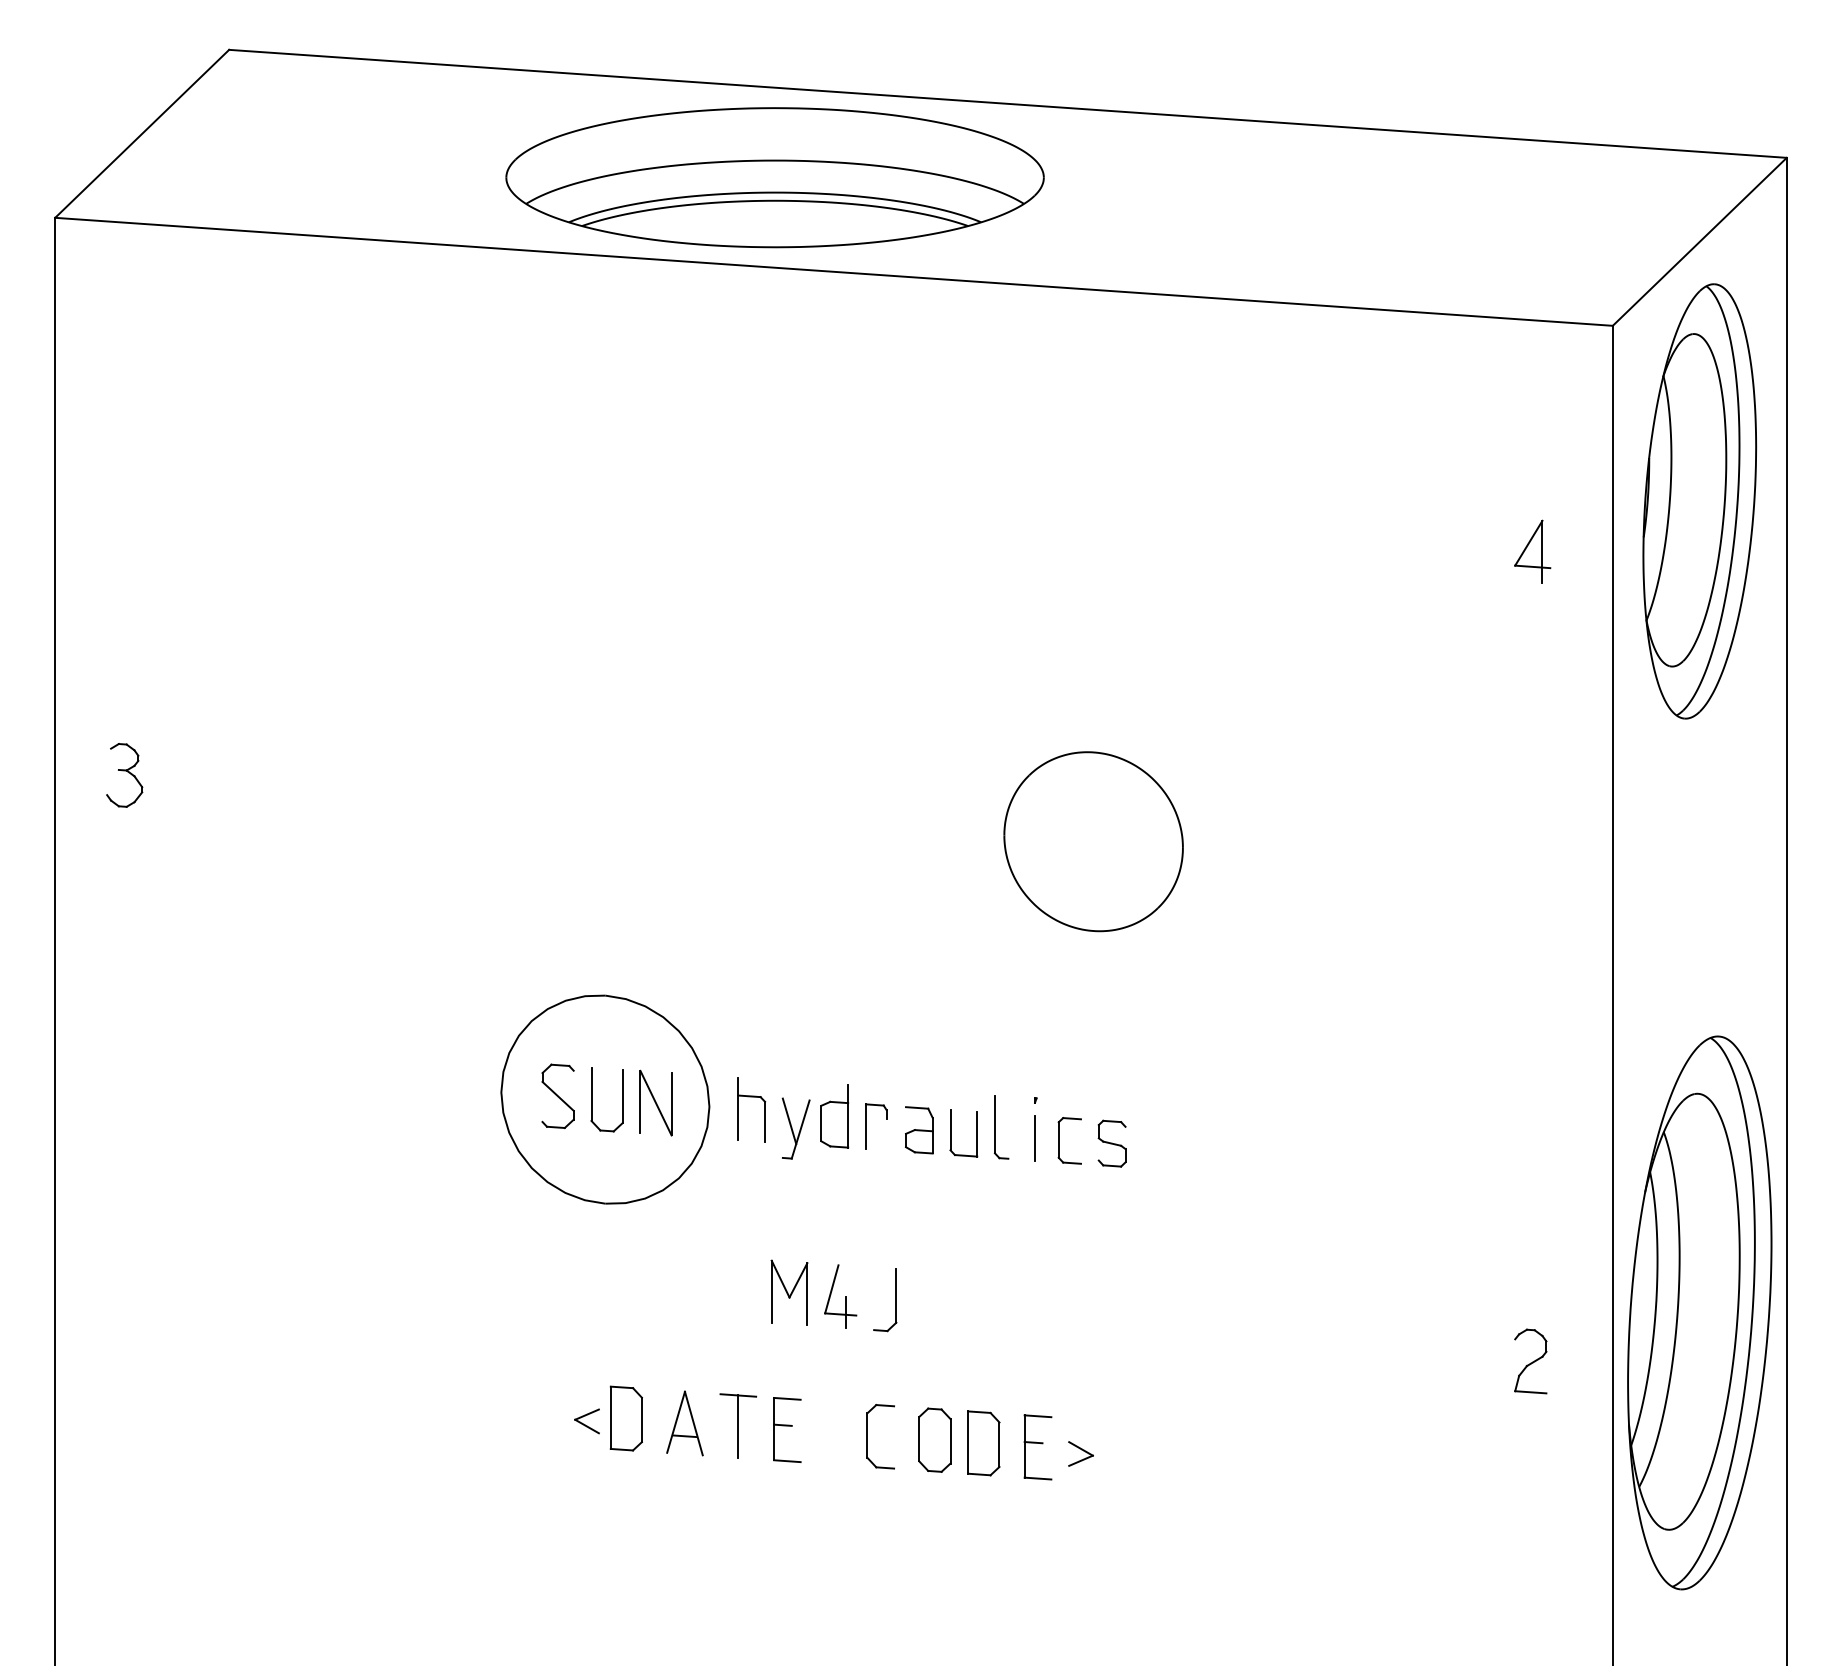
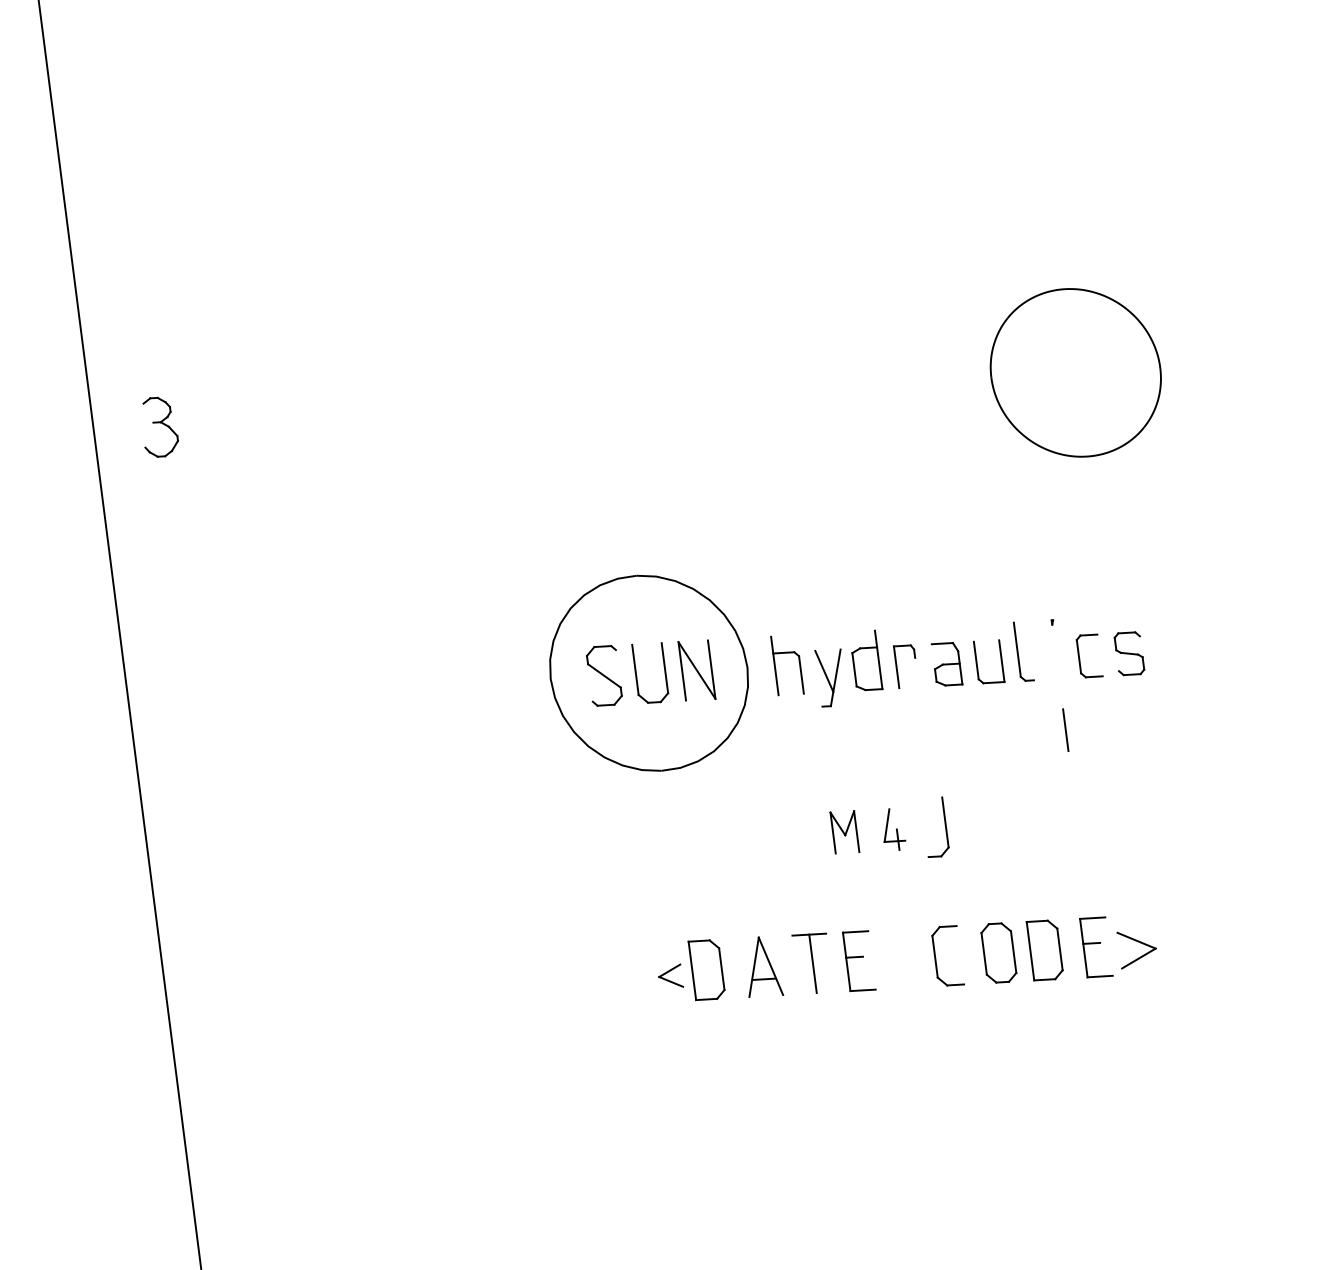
line: (1034, 1138) -> (1065, 730), moved
part: (789, 1292) -> (844, 831), size x0.7
part: (840, 1296) -> (893, 829), size x0.7
part: (1080, 1453) -> (1136, 947), size x1.6

